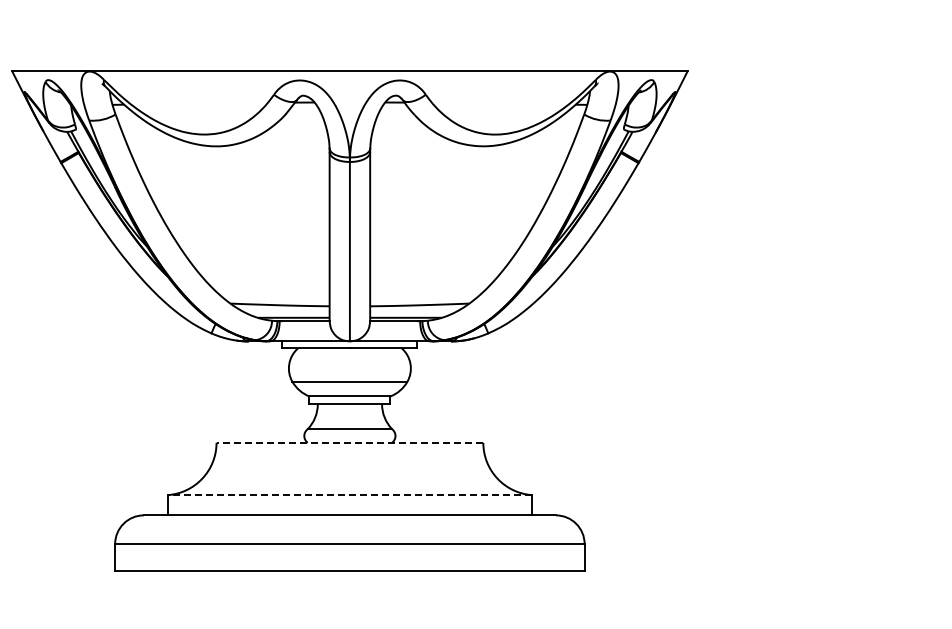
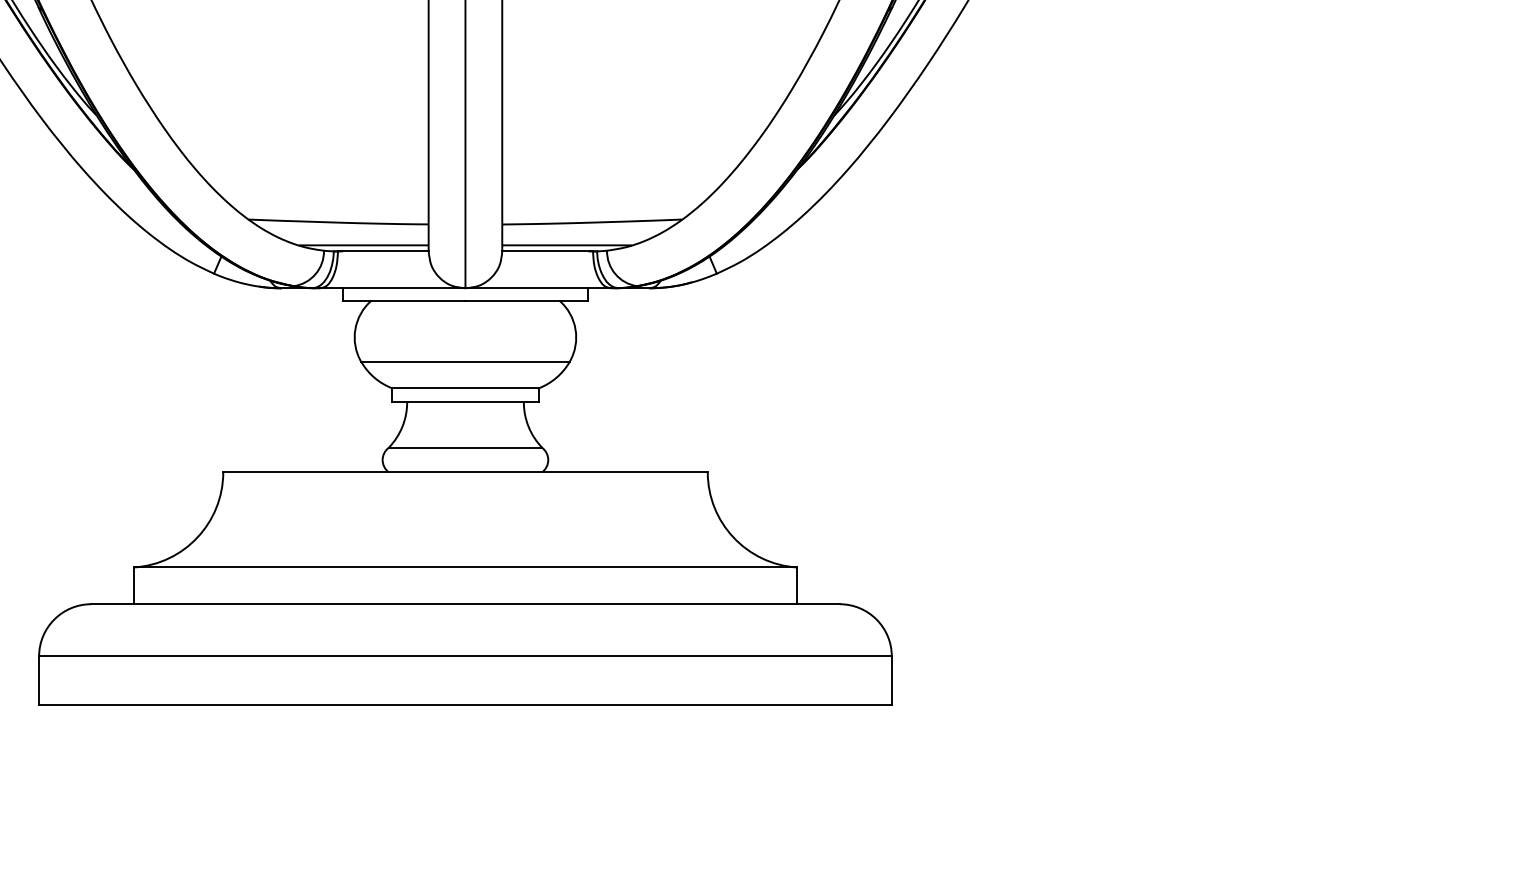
line: (349, 442) -> (464, 471), dashed -> solid
line: (349, 495) -> (464, 568), dashed -> solid

